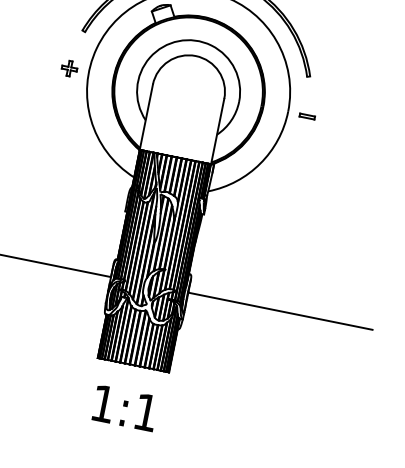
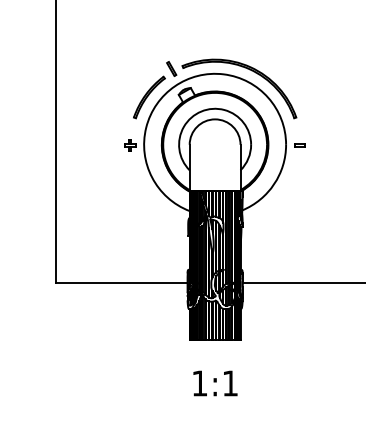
text: (125, 408) -> (215, 383), moved

